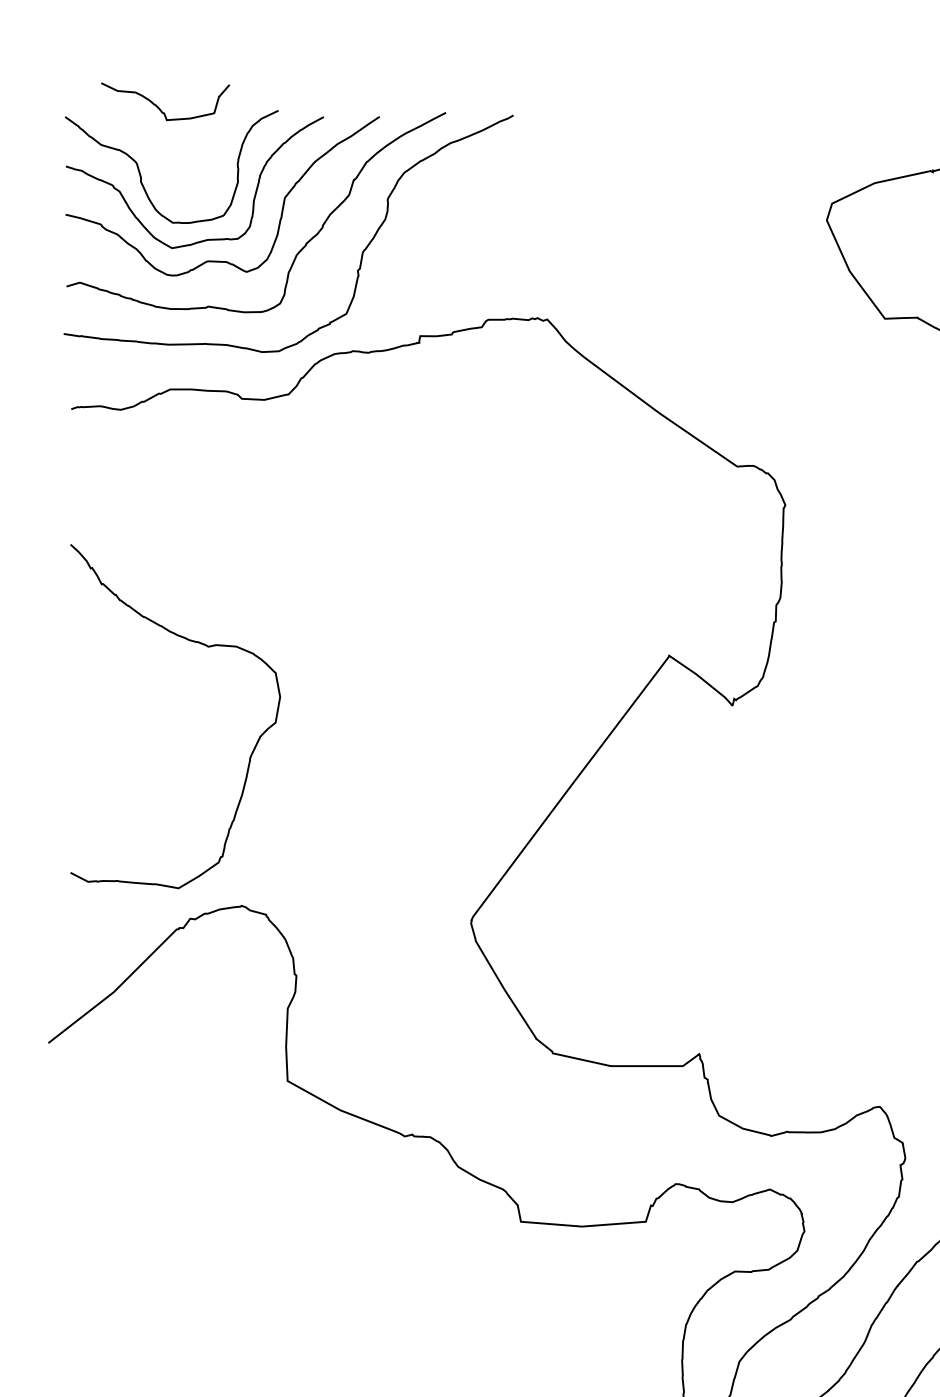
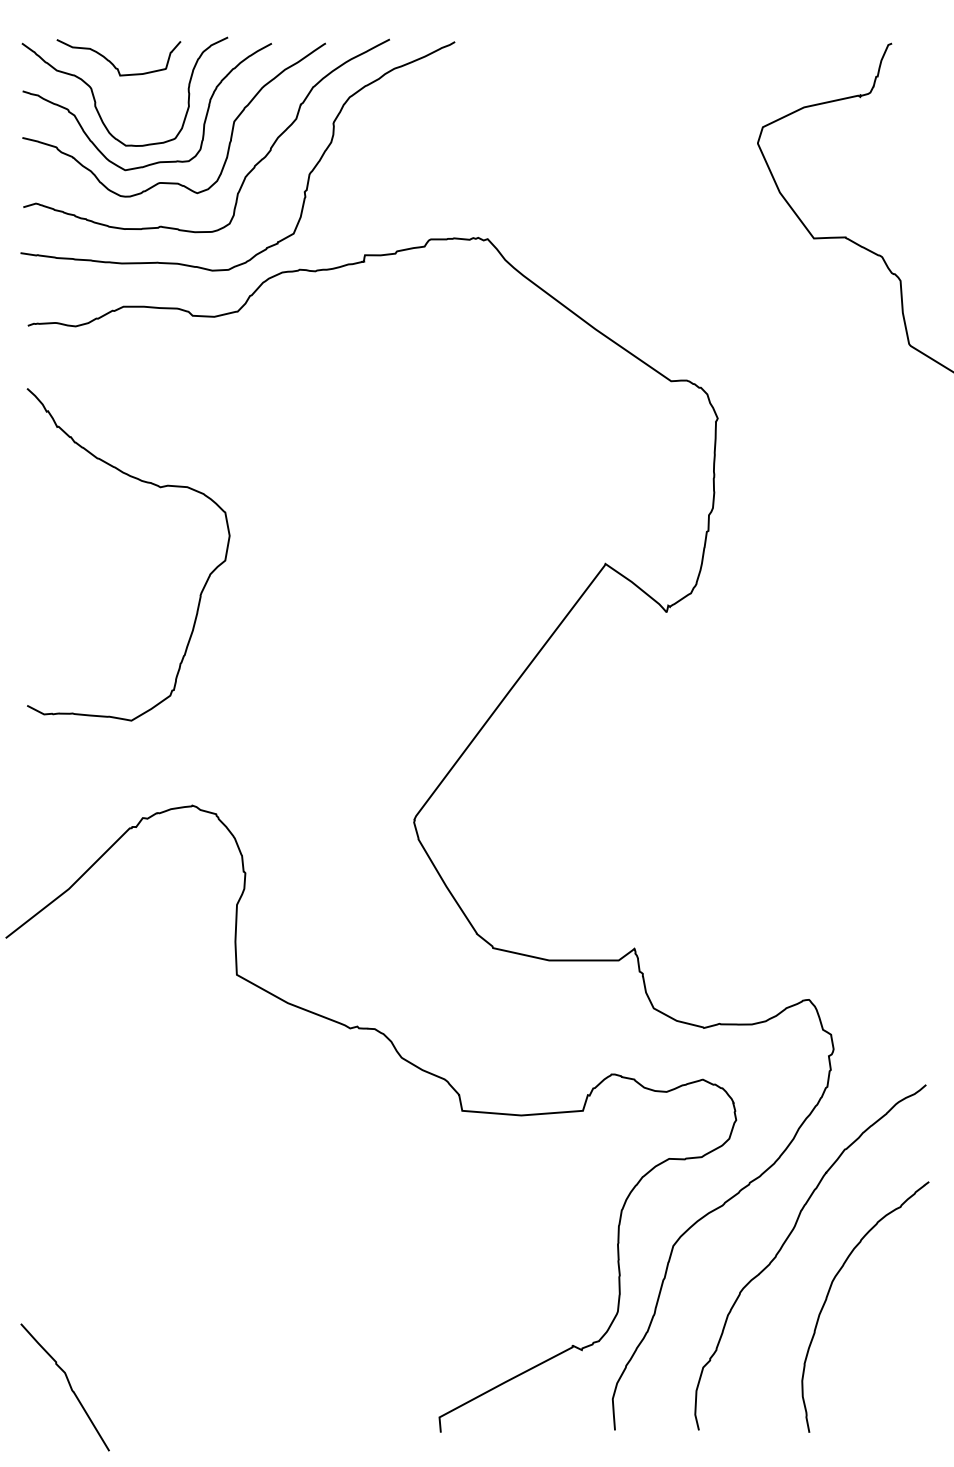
curve: (158, 106) -> (112, 62), moved
curve: (194, 642) -> (146, 483), moved

